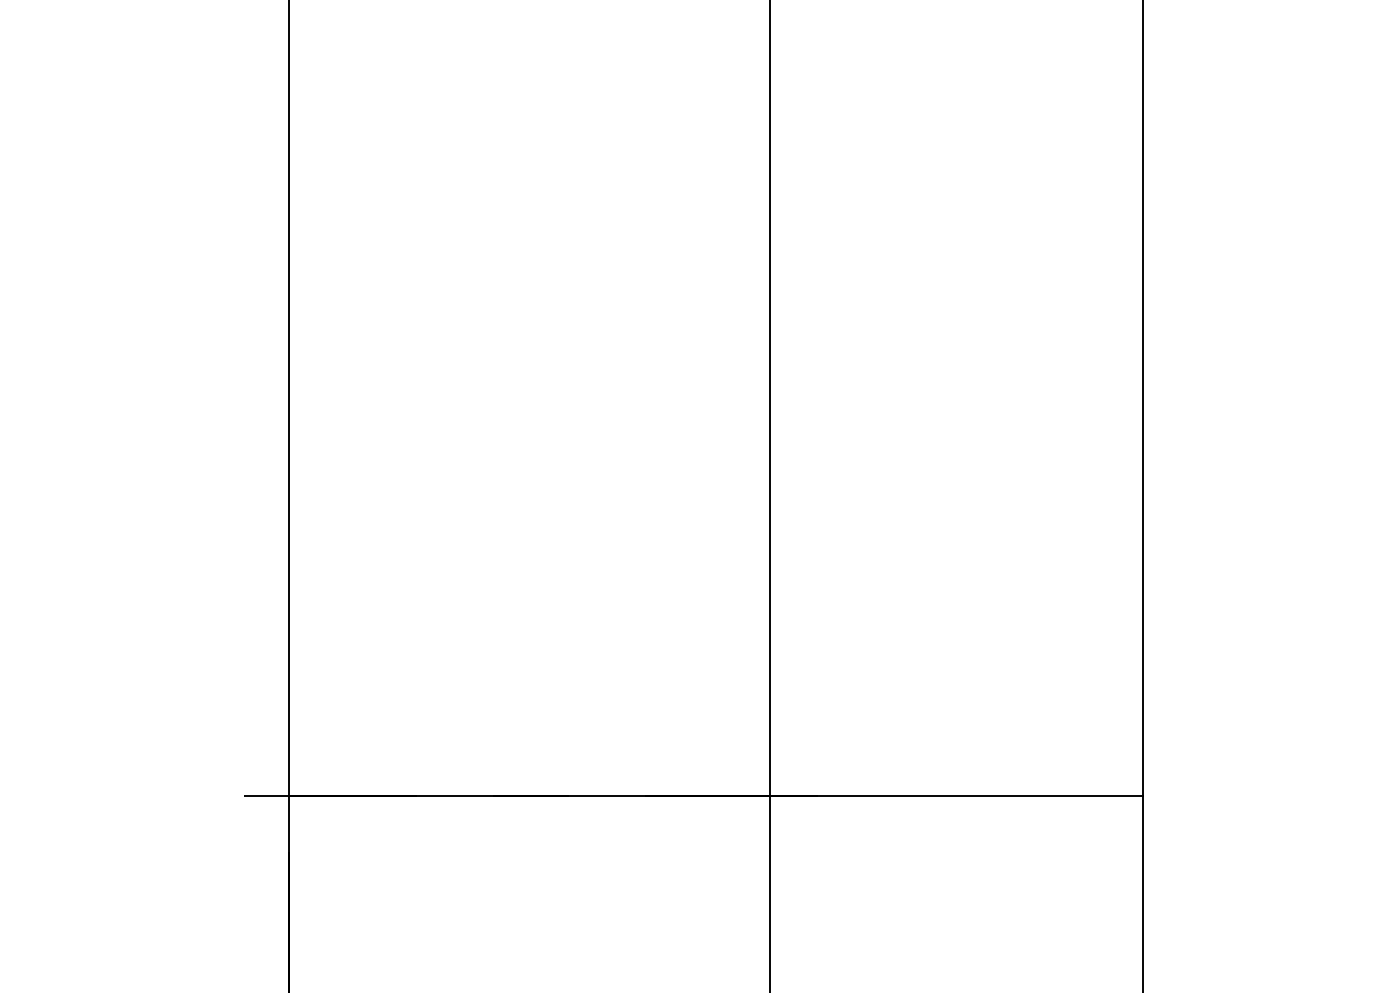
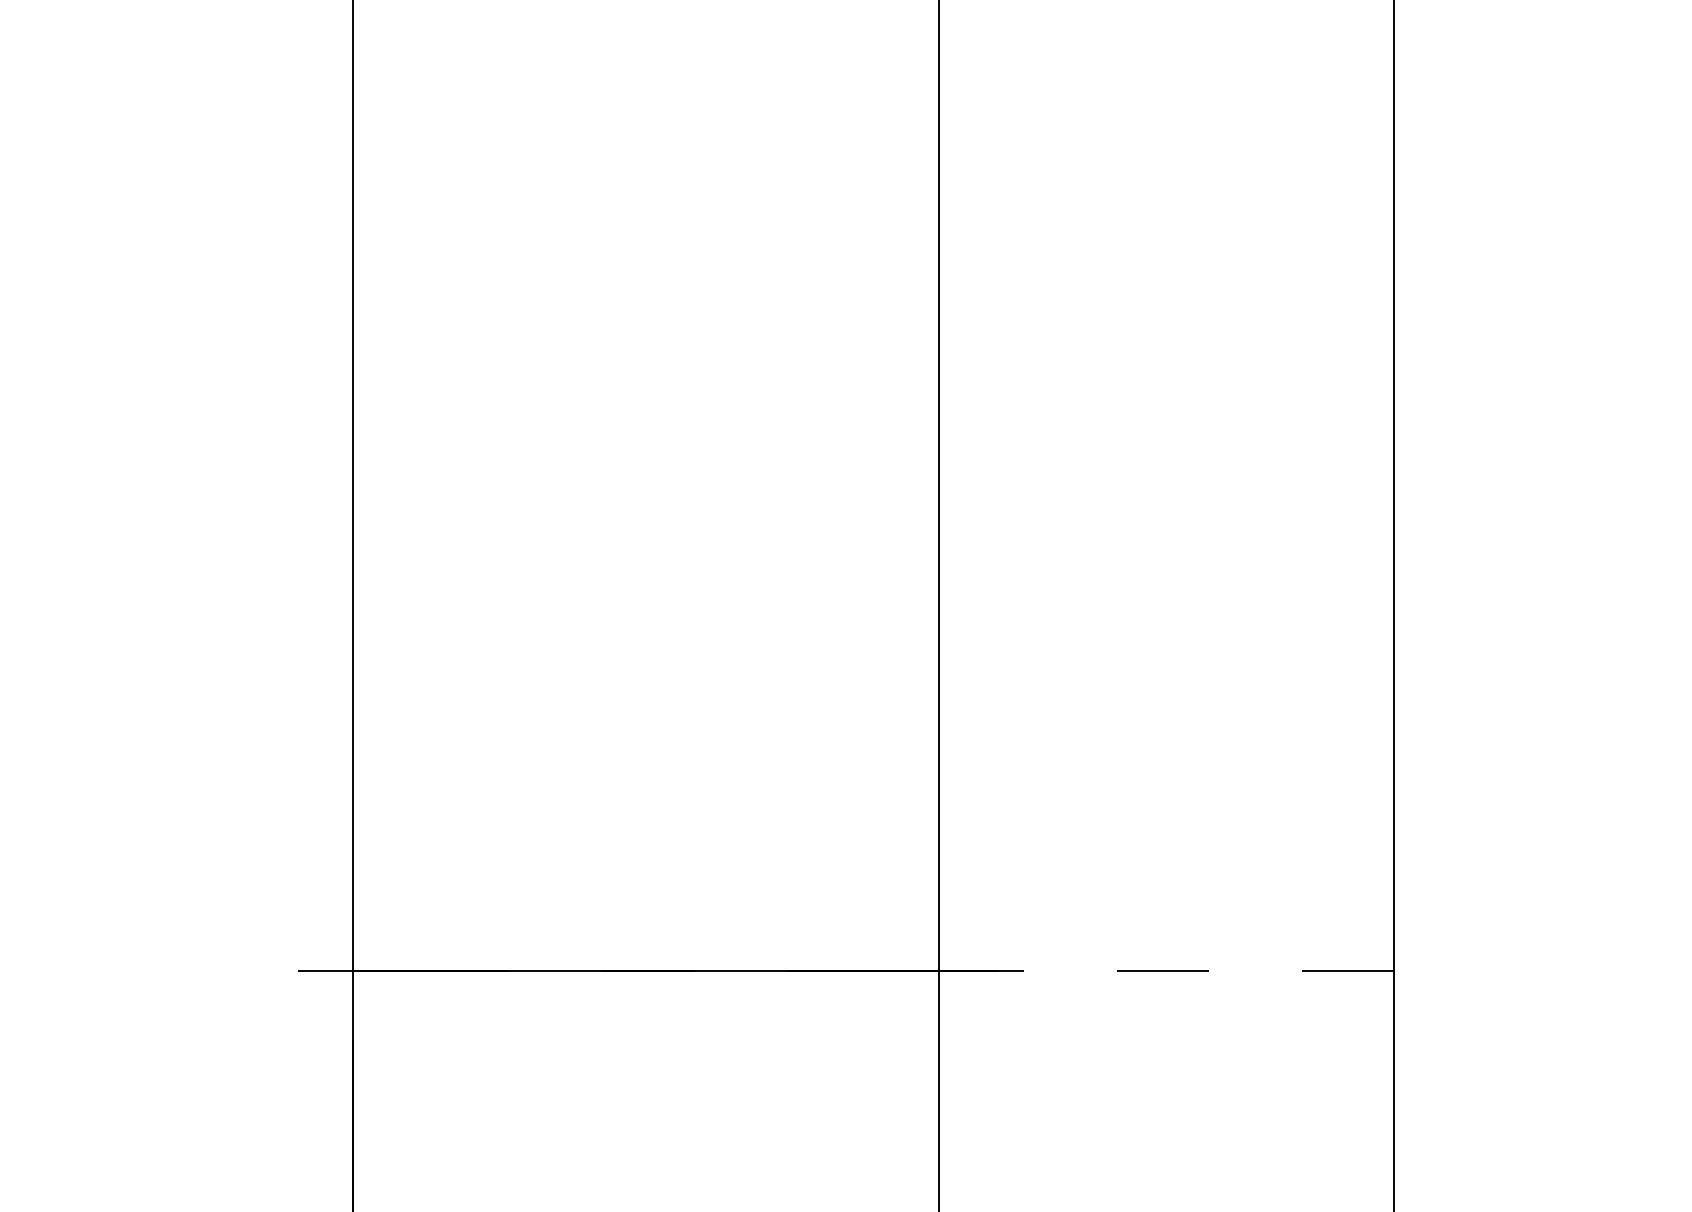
line: (956, 796) -> (1166, 971), solid -> dashed

